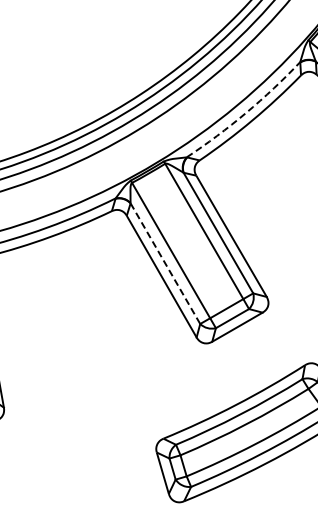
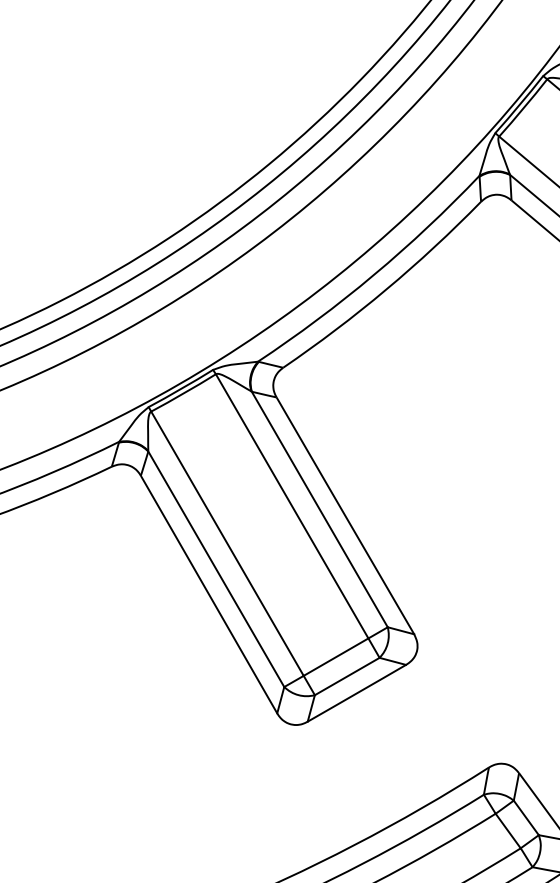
arc: (246, 112) -> (374, 274), dashed -> solid
line: (165, 263) -> (216, 568), dashed -> solid

